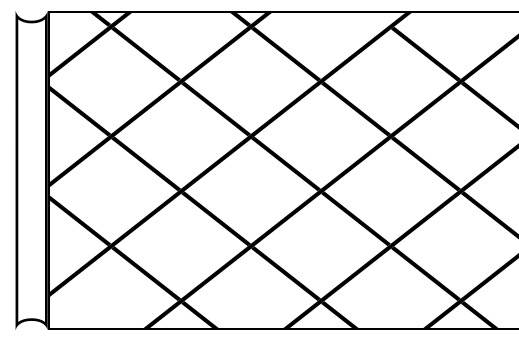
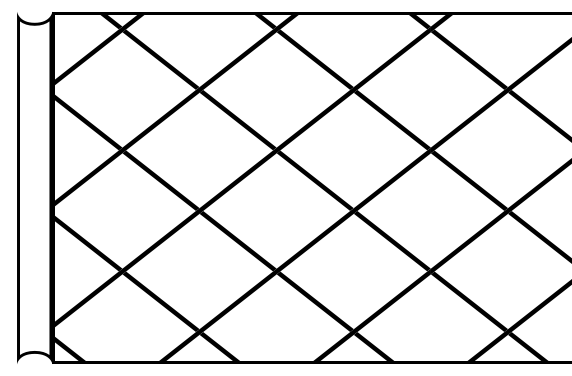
fill: (379, 19) -> (418, 21), added
fill: (64, 316) -> (70, 348), added

